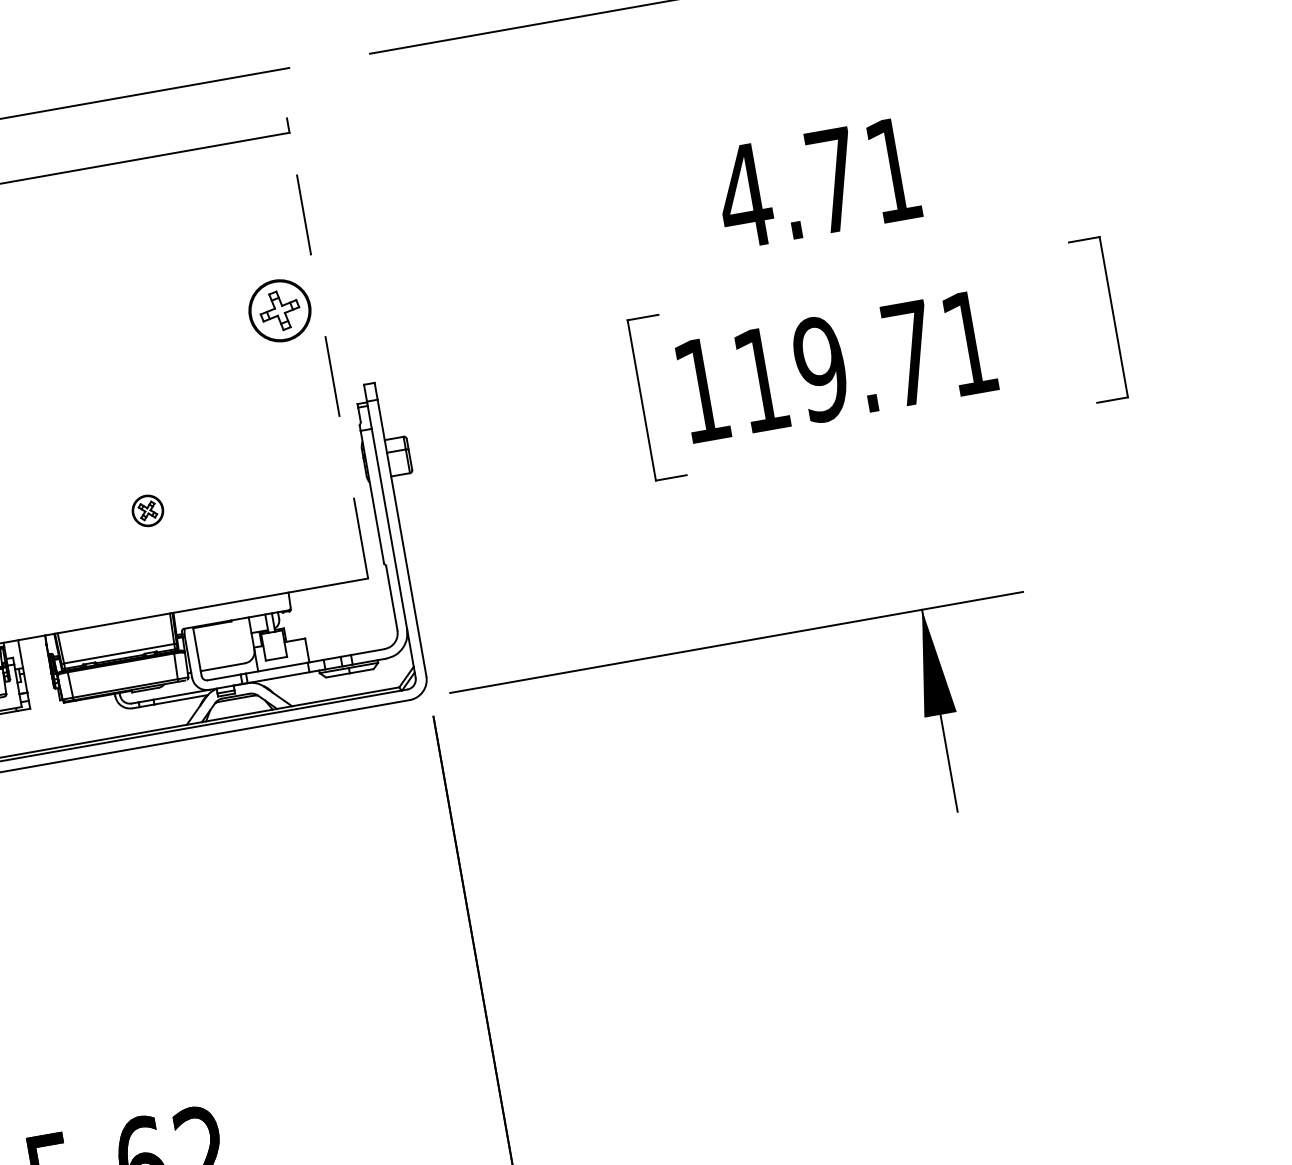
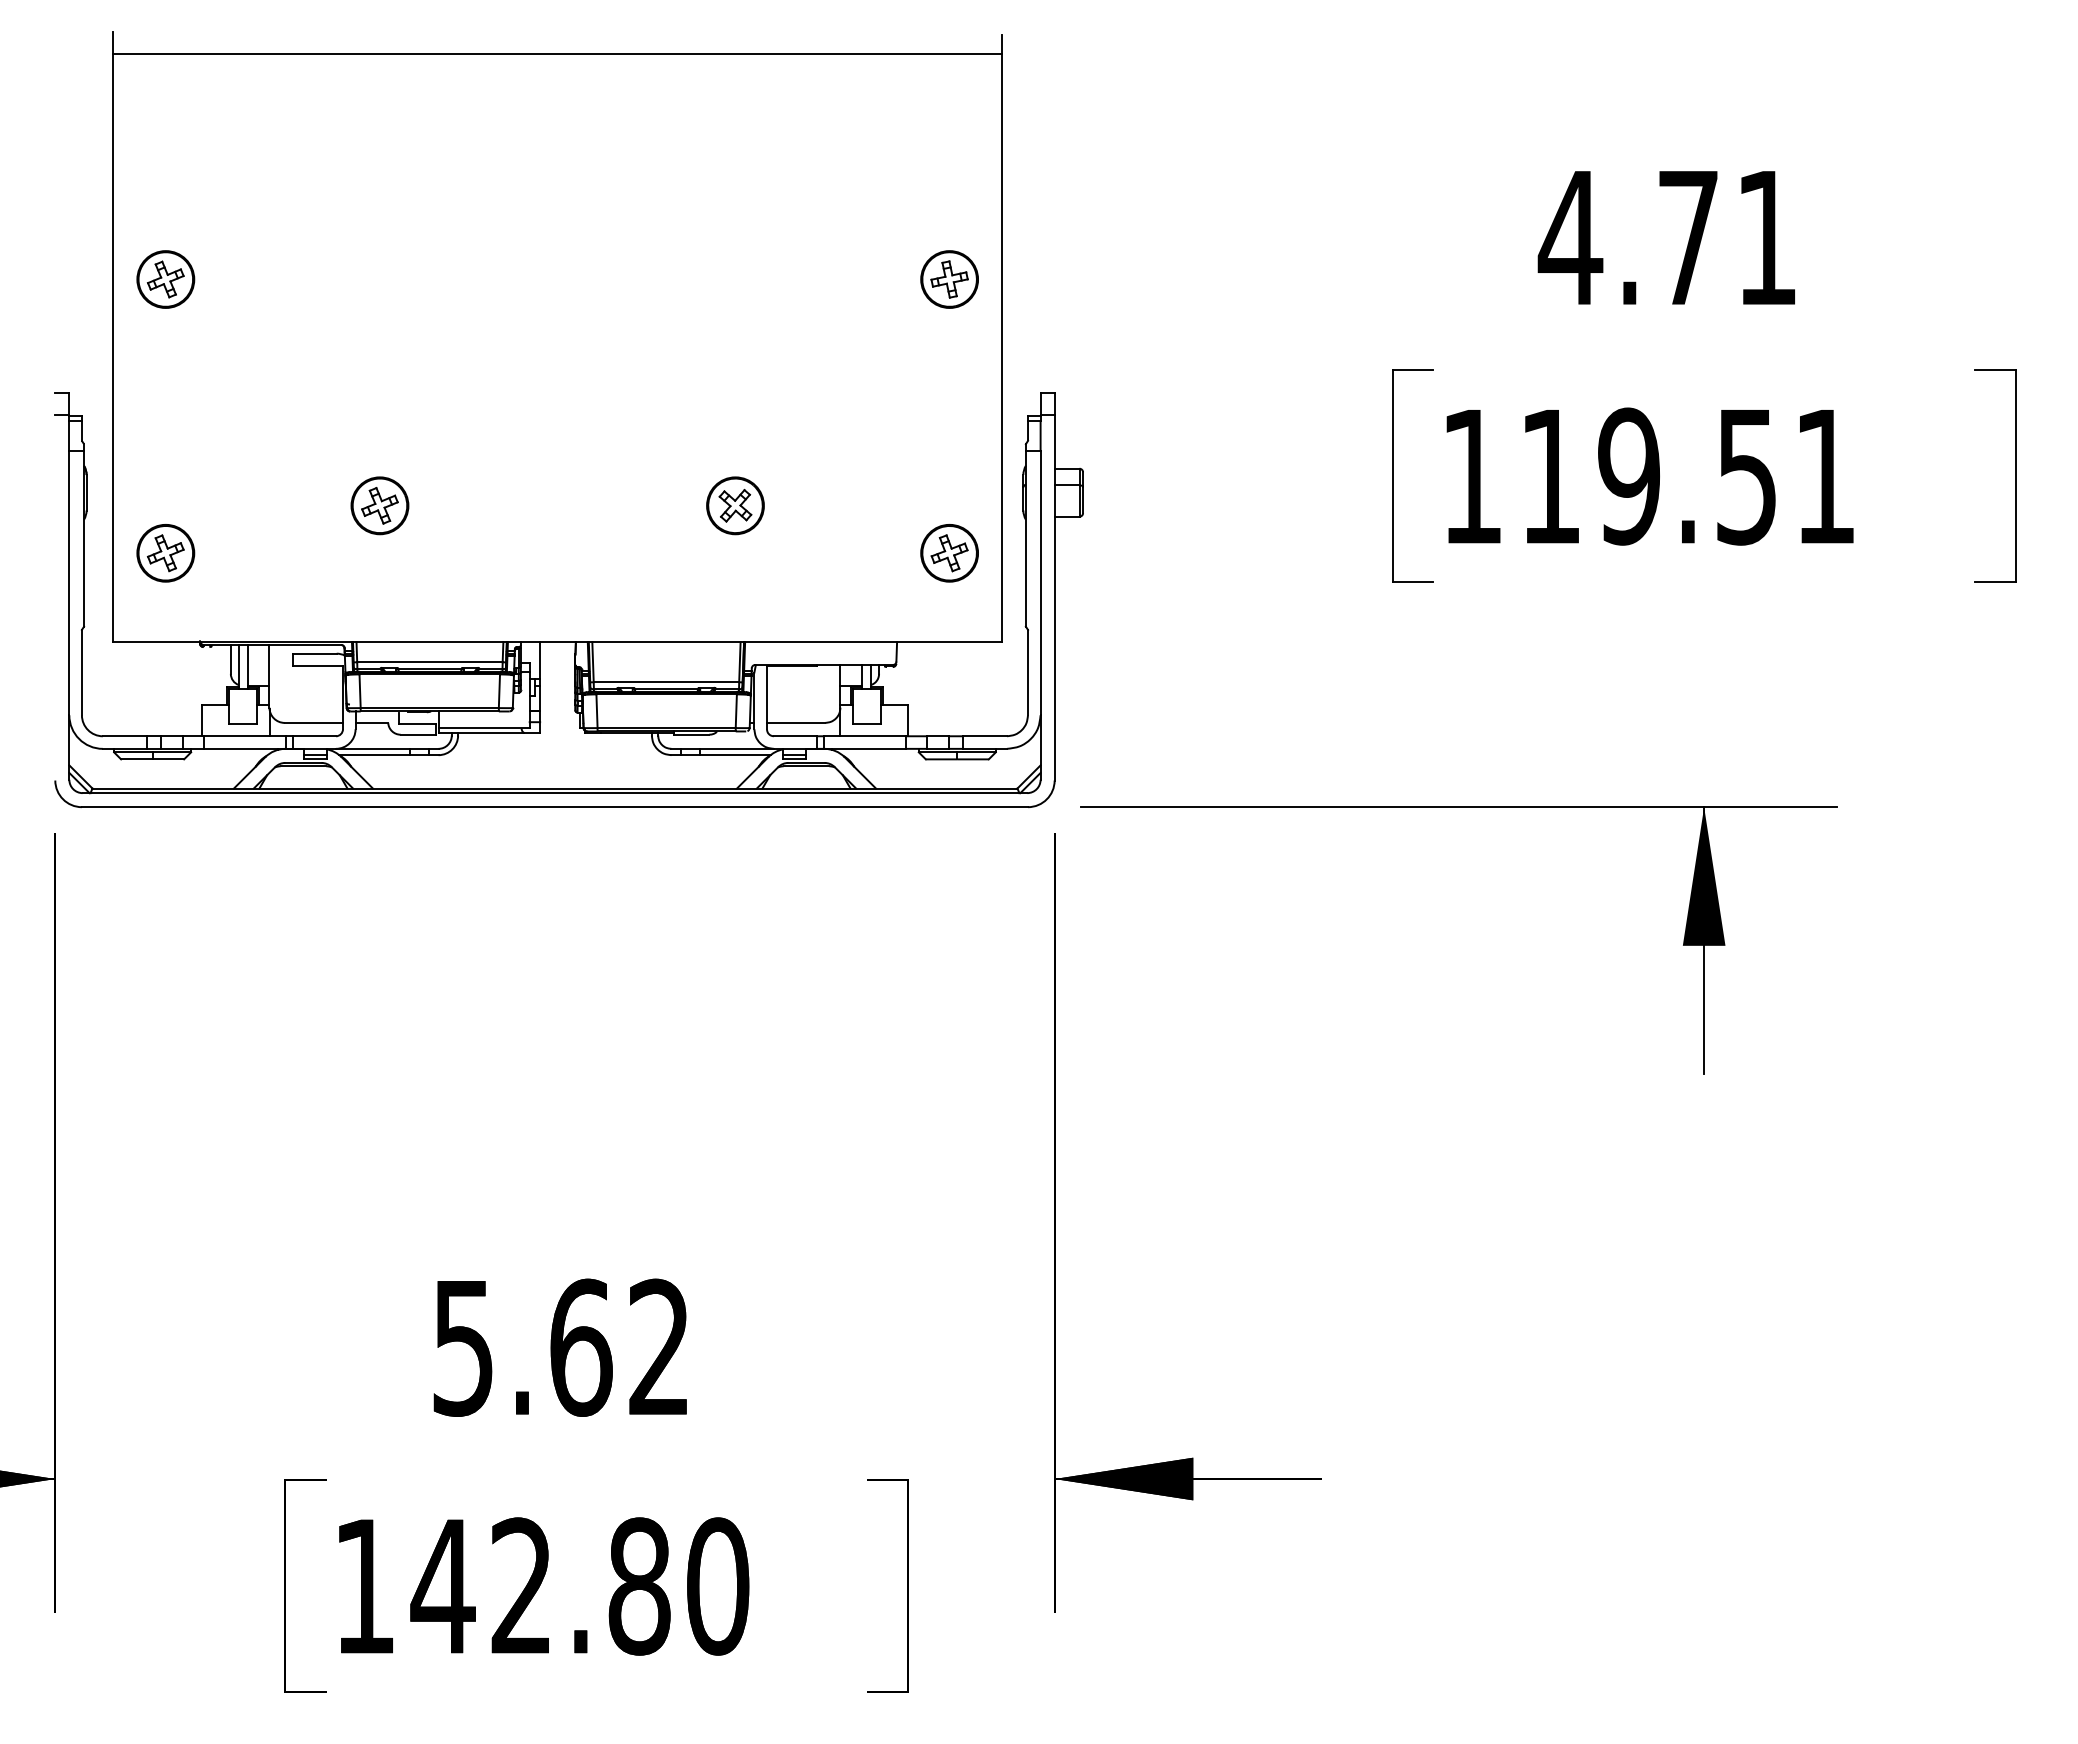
part: (279, 310) -> (949, 279), size x0.71
text: (910, 354) -> (1746, 477), 119.71 -> 119.51
line: (329, 355) -> (1002, 347), dashed -> solid
part: (147, 510) -> (735, 505), size x1.43
part: (316, 518) -> (949, 553), added

